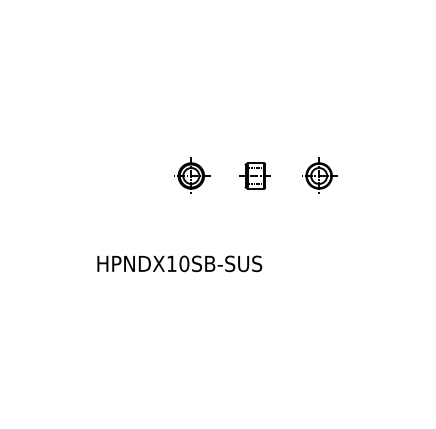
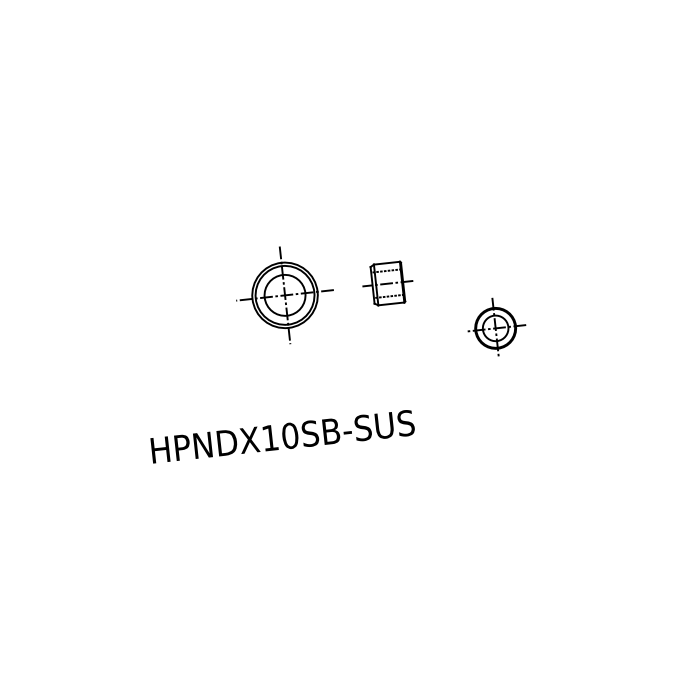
part: (192, 175) -> (287, 293), size x1.6
part: (319, 175) -> (496, 327), moved

